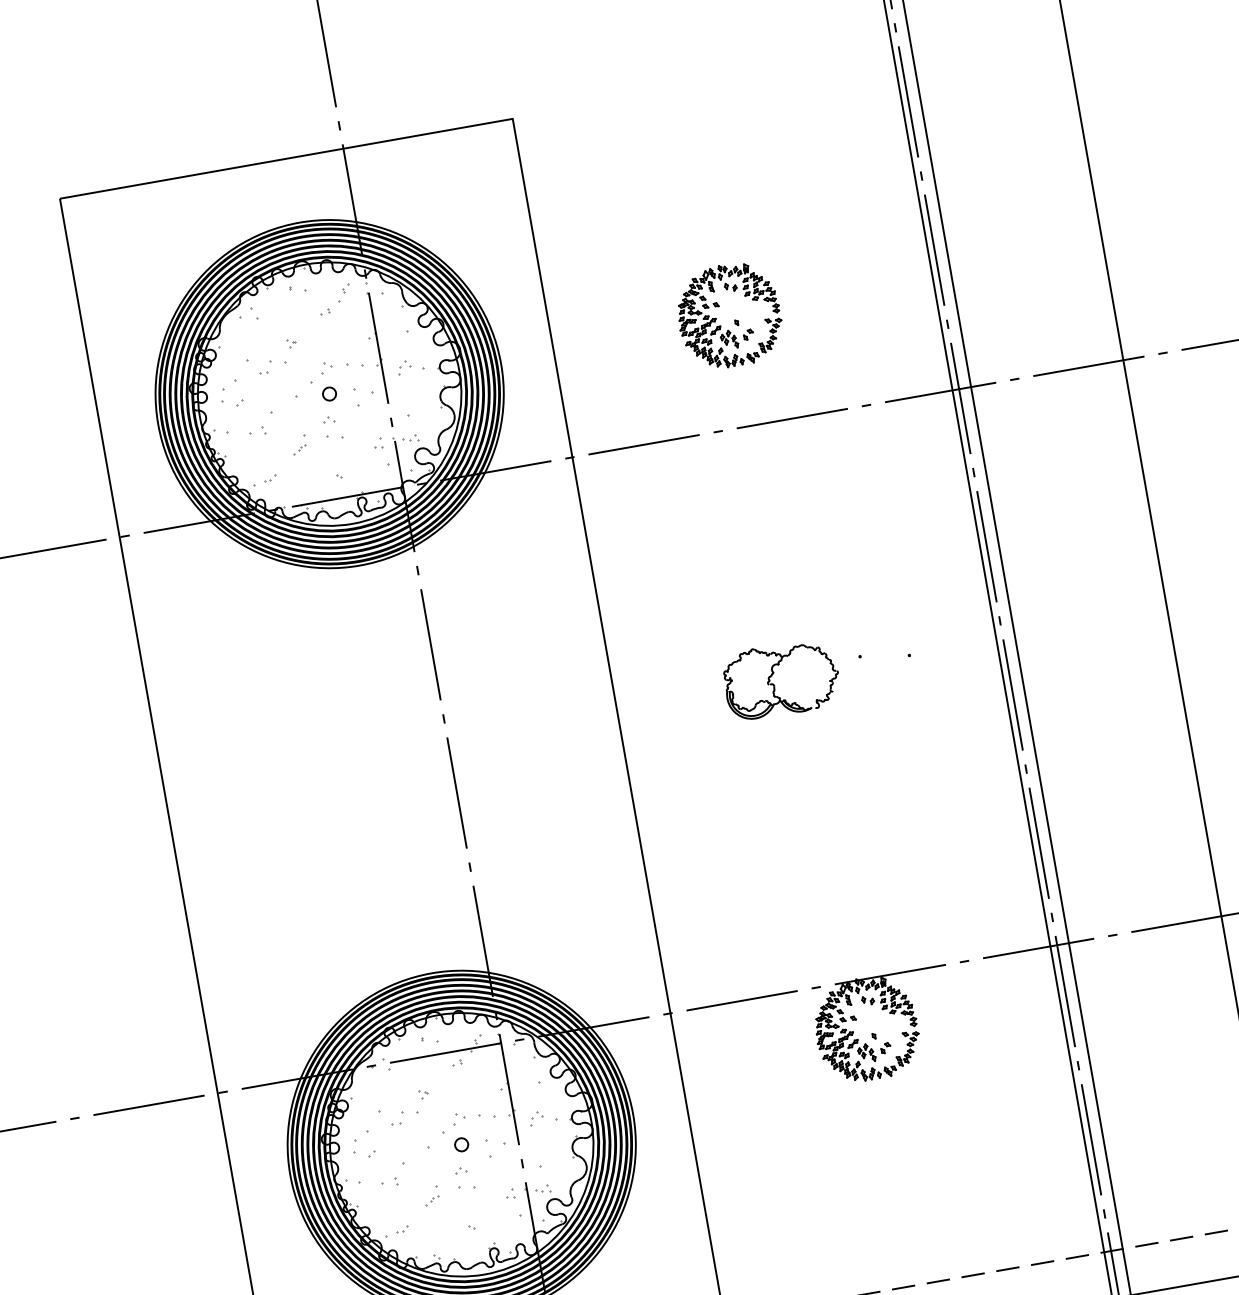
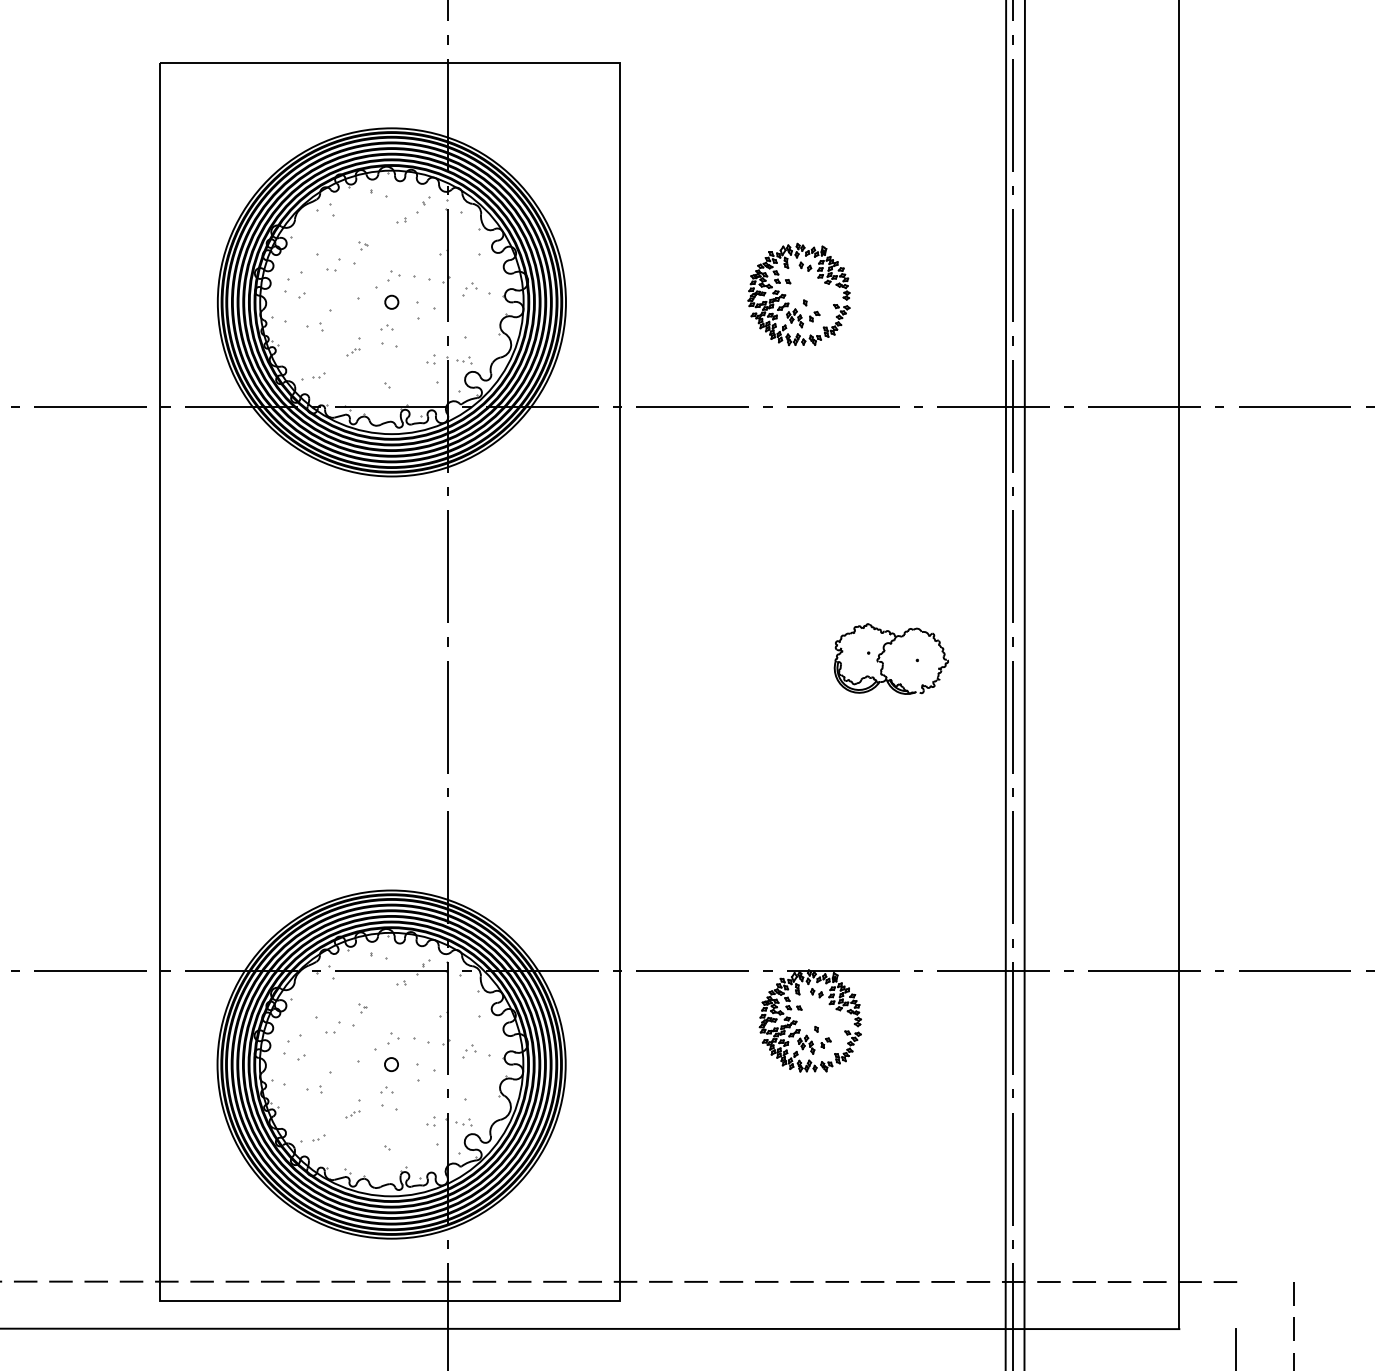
part: (774, 684) -> (883, 662), moved

